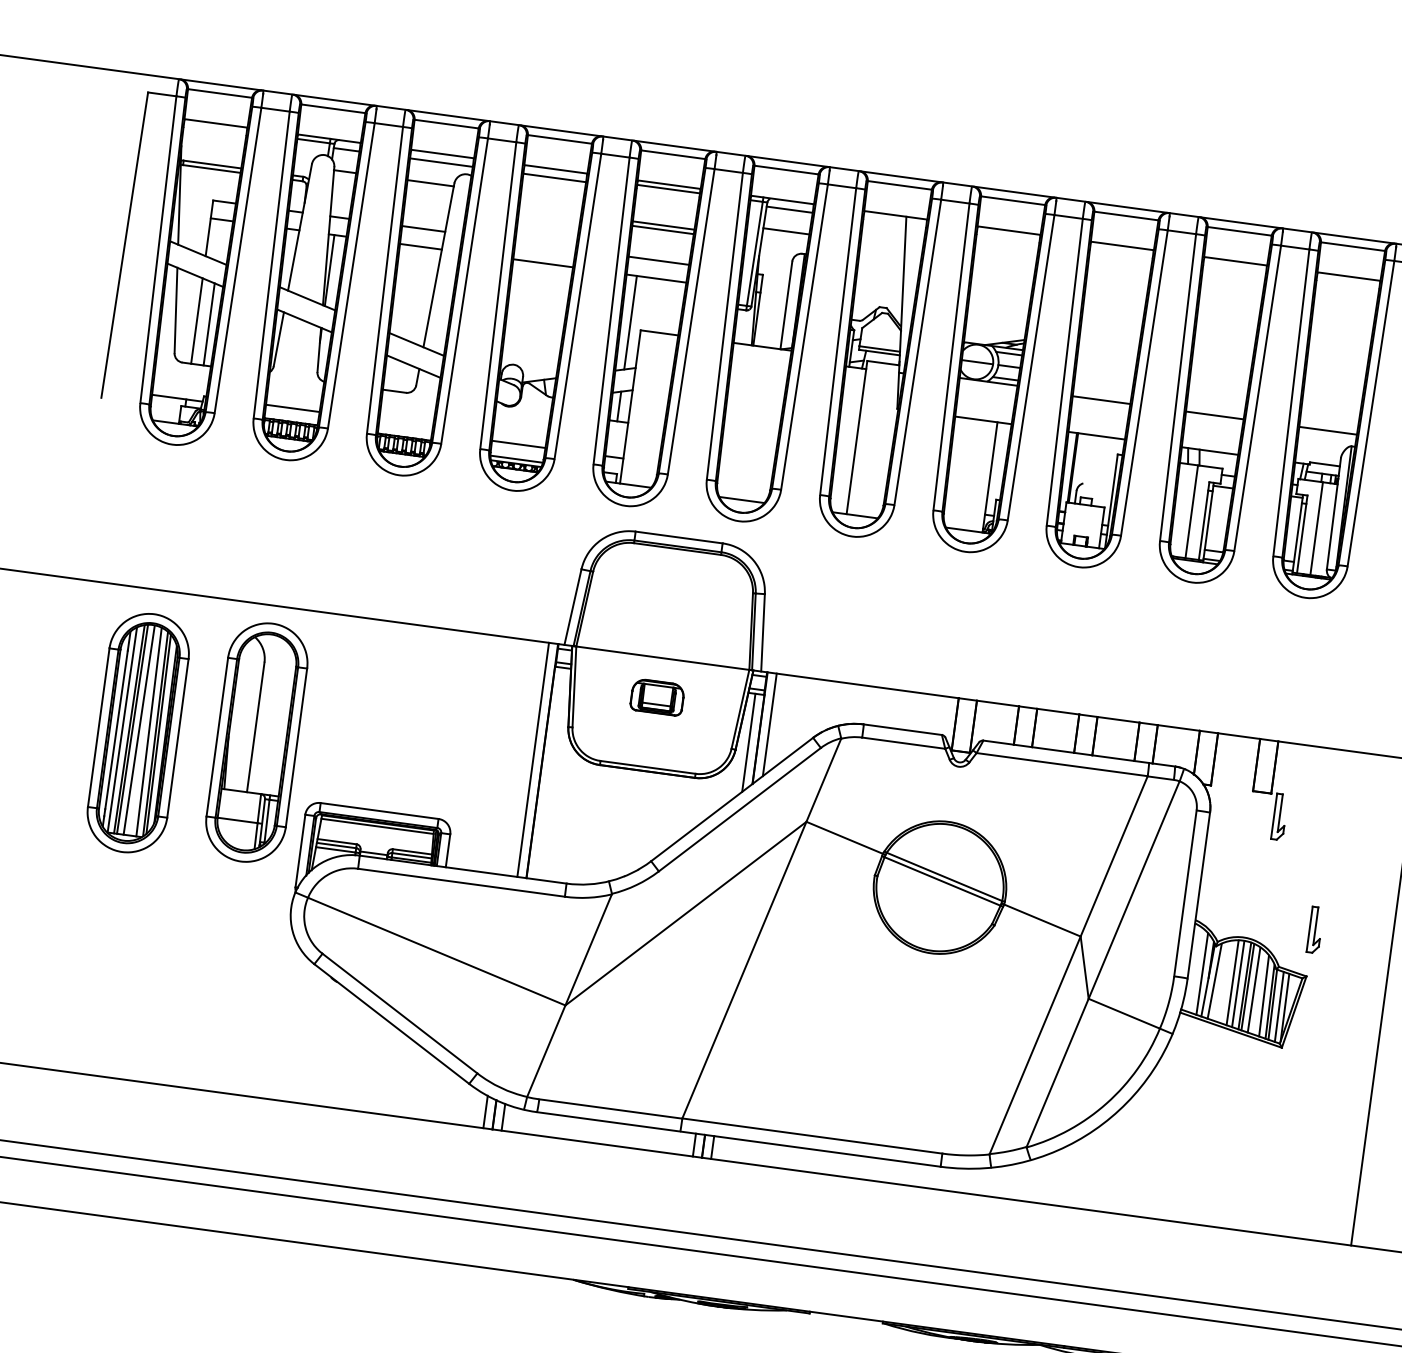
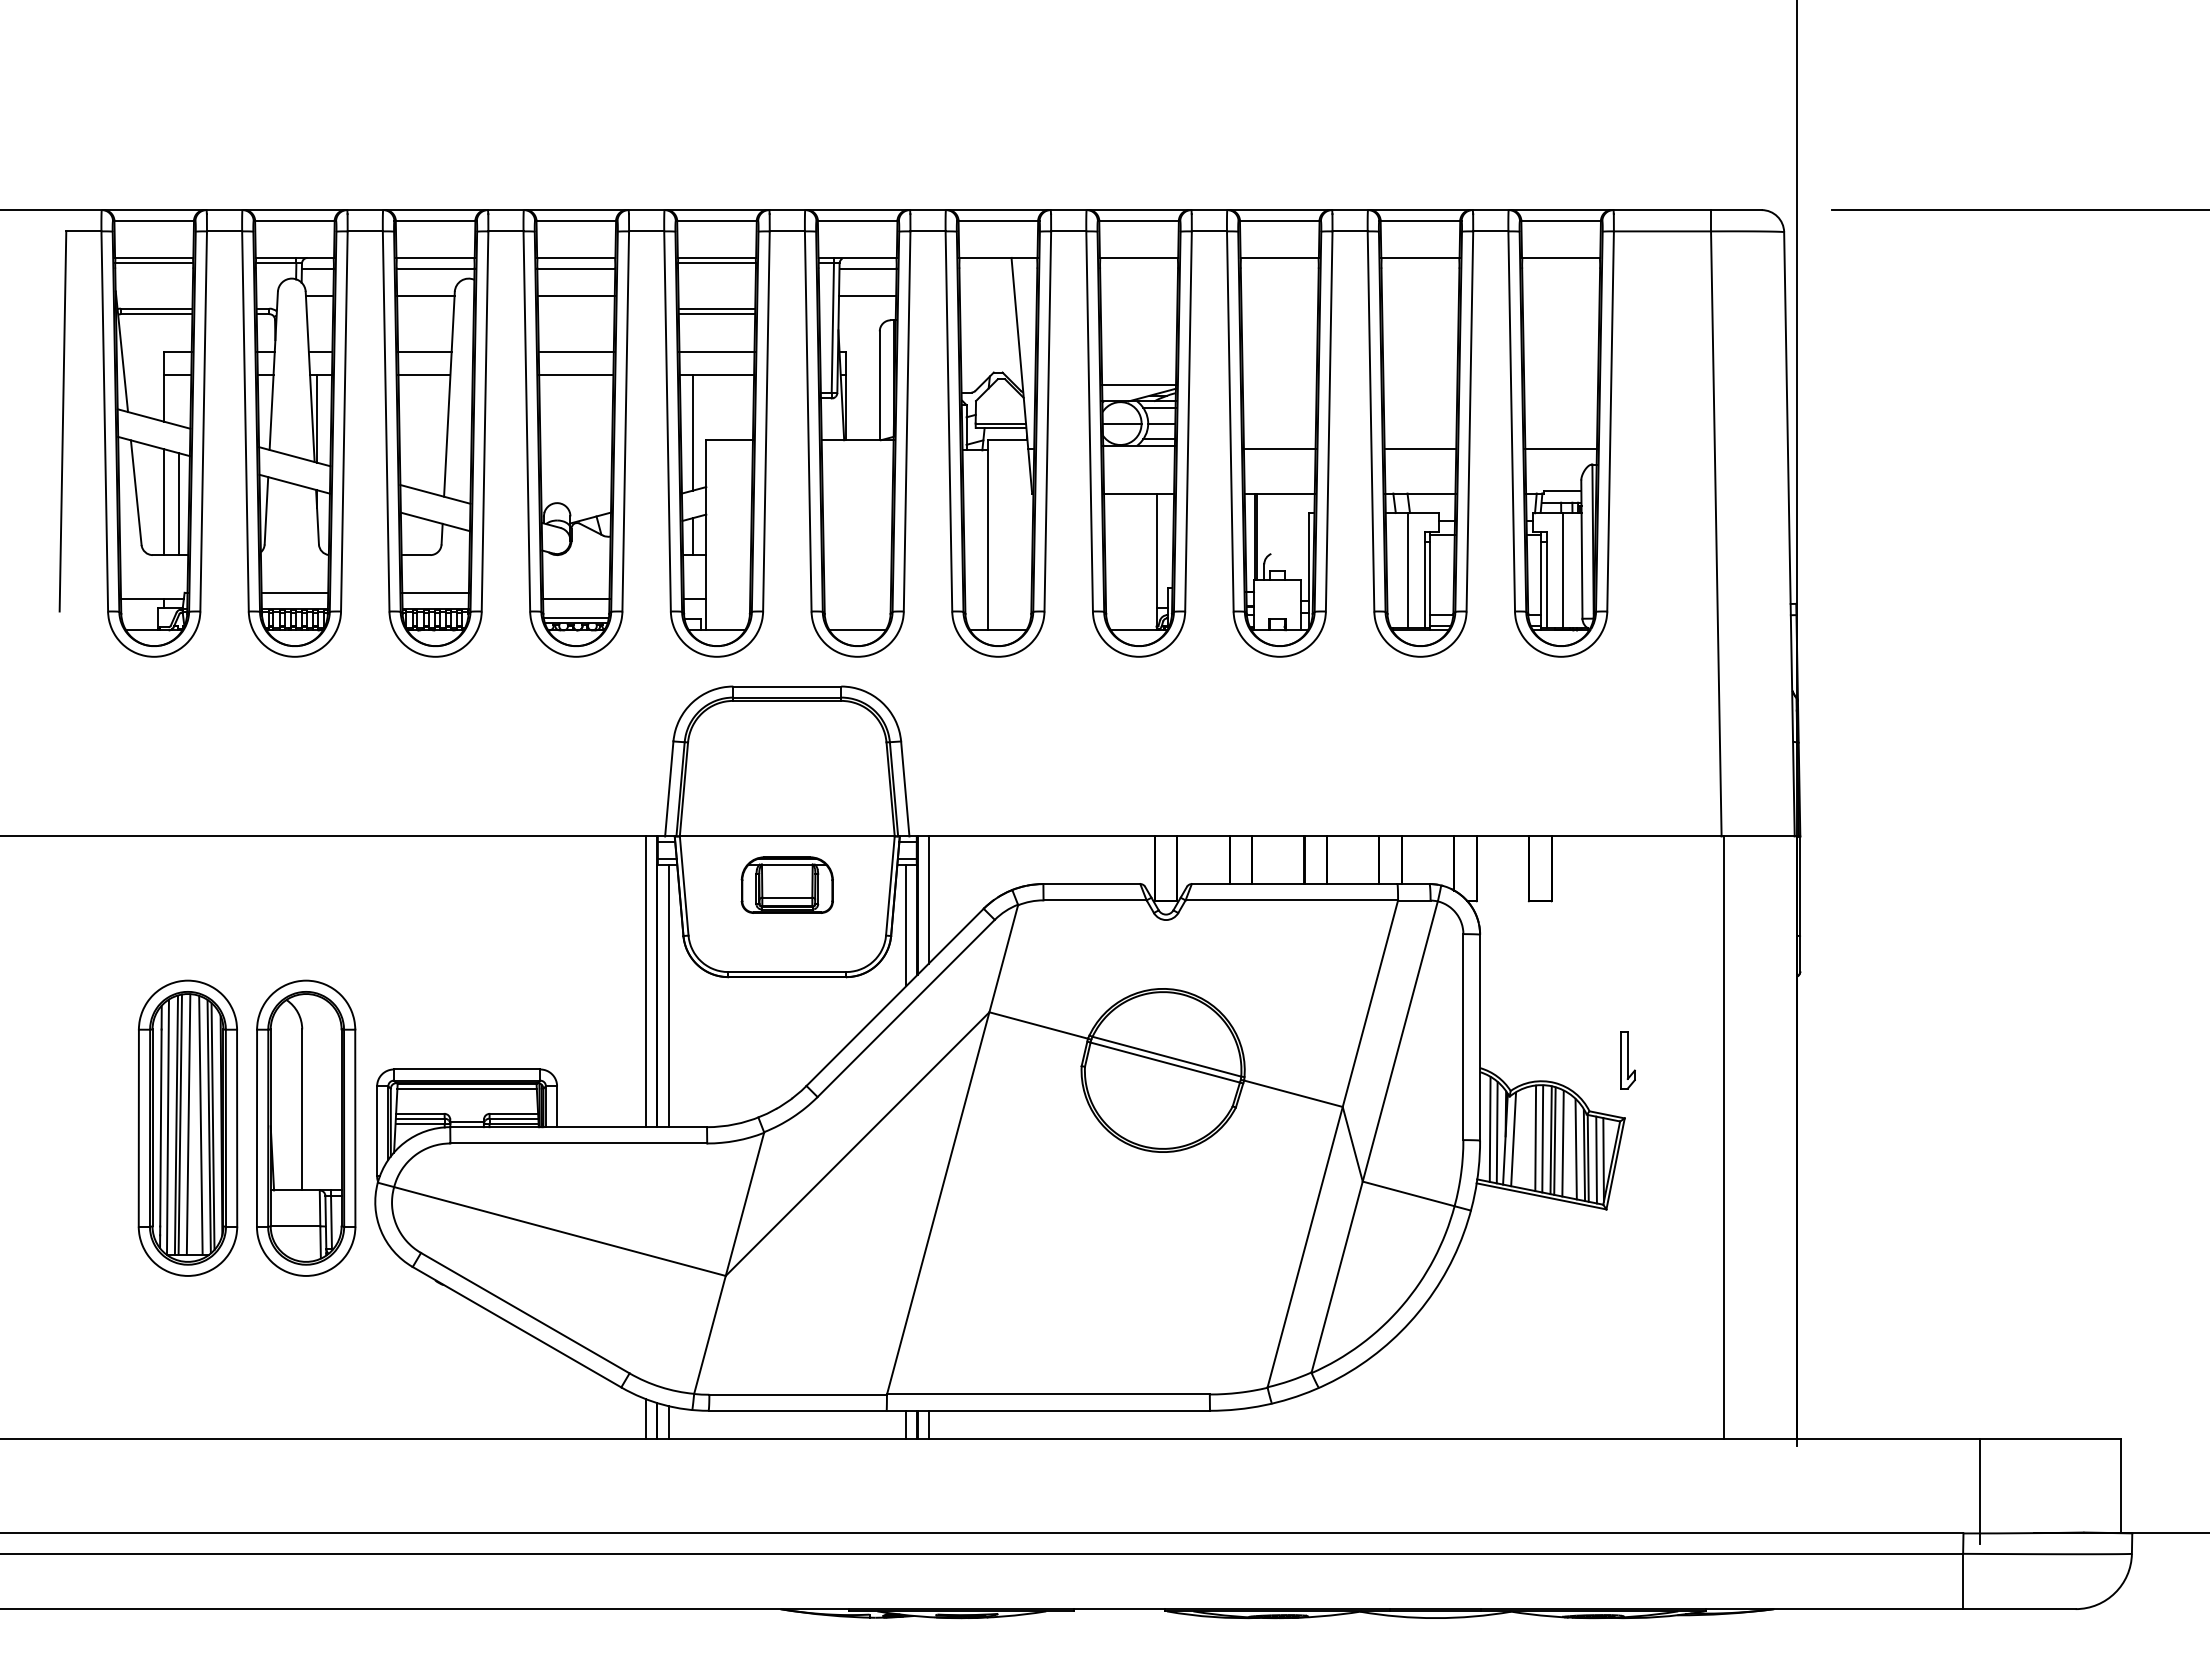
line: (215, 127) -> (154, 263), added
line: (551, 199) -> (575, 295), added
line: (544, 245) -> (575, 352), added
line: (995, 332) -> (1139, 384), added
line: (406, 423) -> (435, 592), added
part: (656, 696) -> (786, 884), size x1.43
part: (138, 732) -> (187, 1127), moved
part: (257, 742) -> (306, 1127), moved
line: (549, 773) -> (668, 995), added
part: (1279, 817) -> (1565, 928), removed
line: (1196, 970) -> (1489, 1129), added

